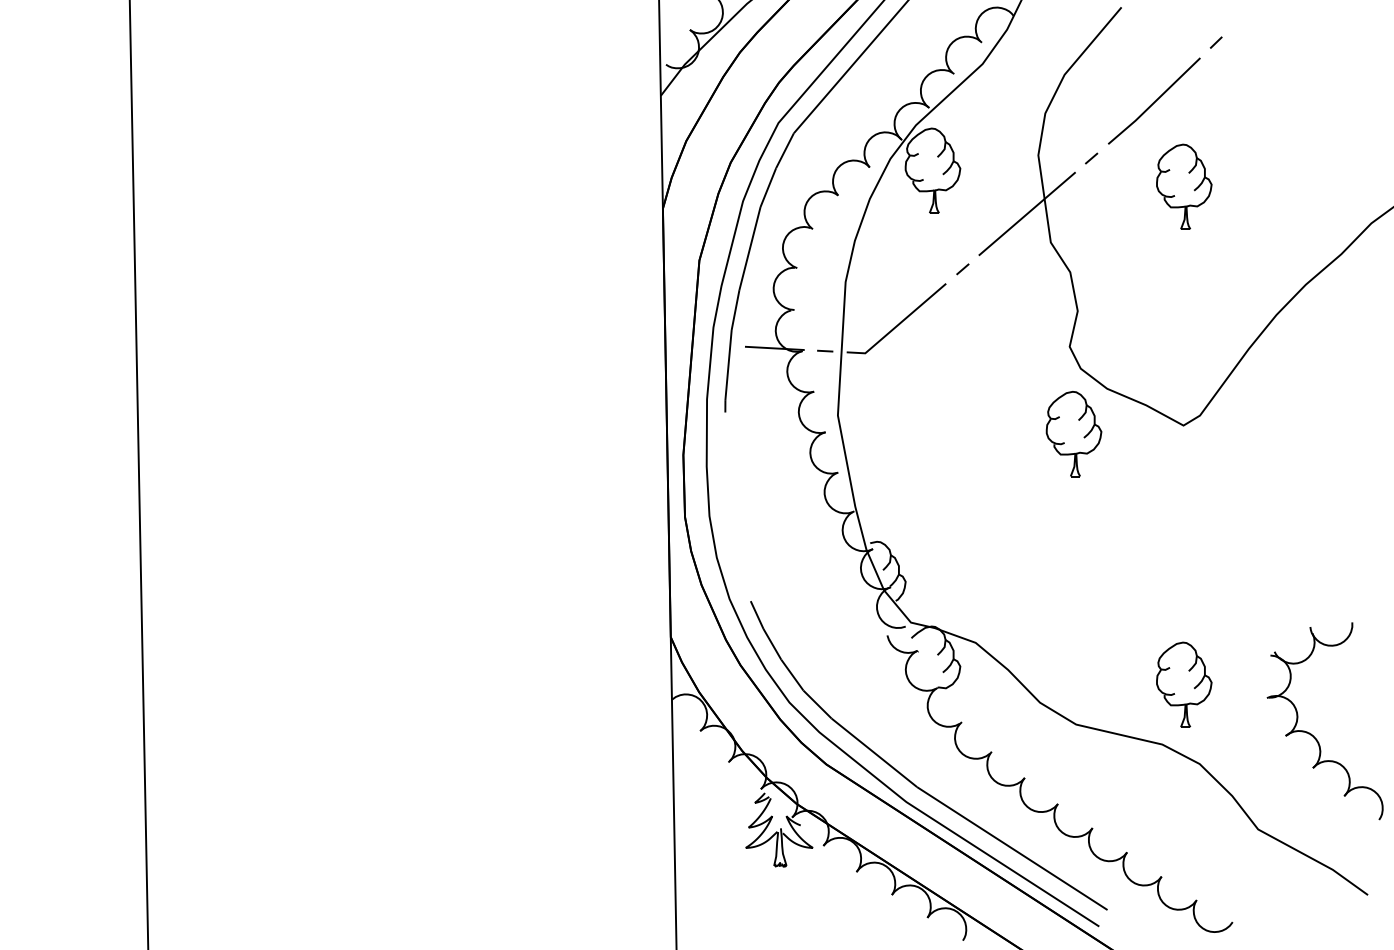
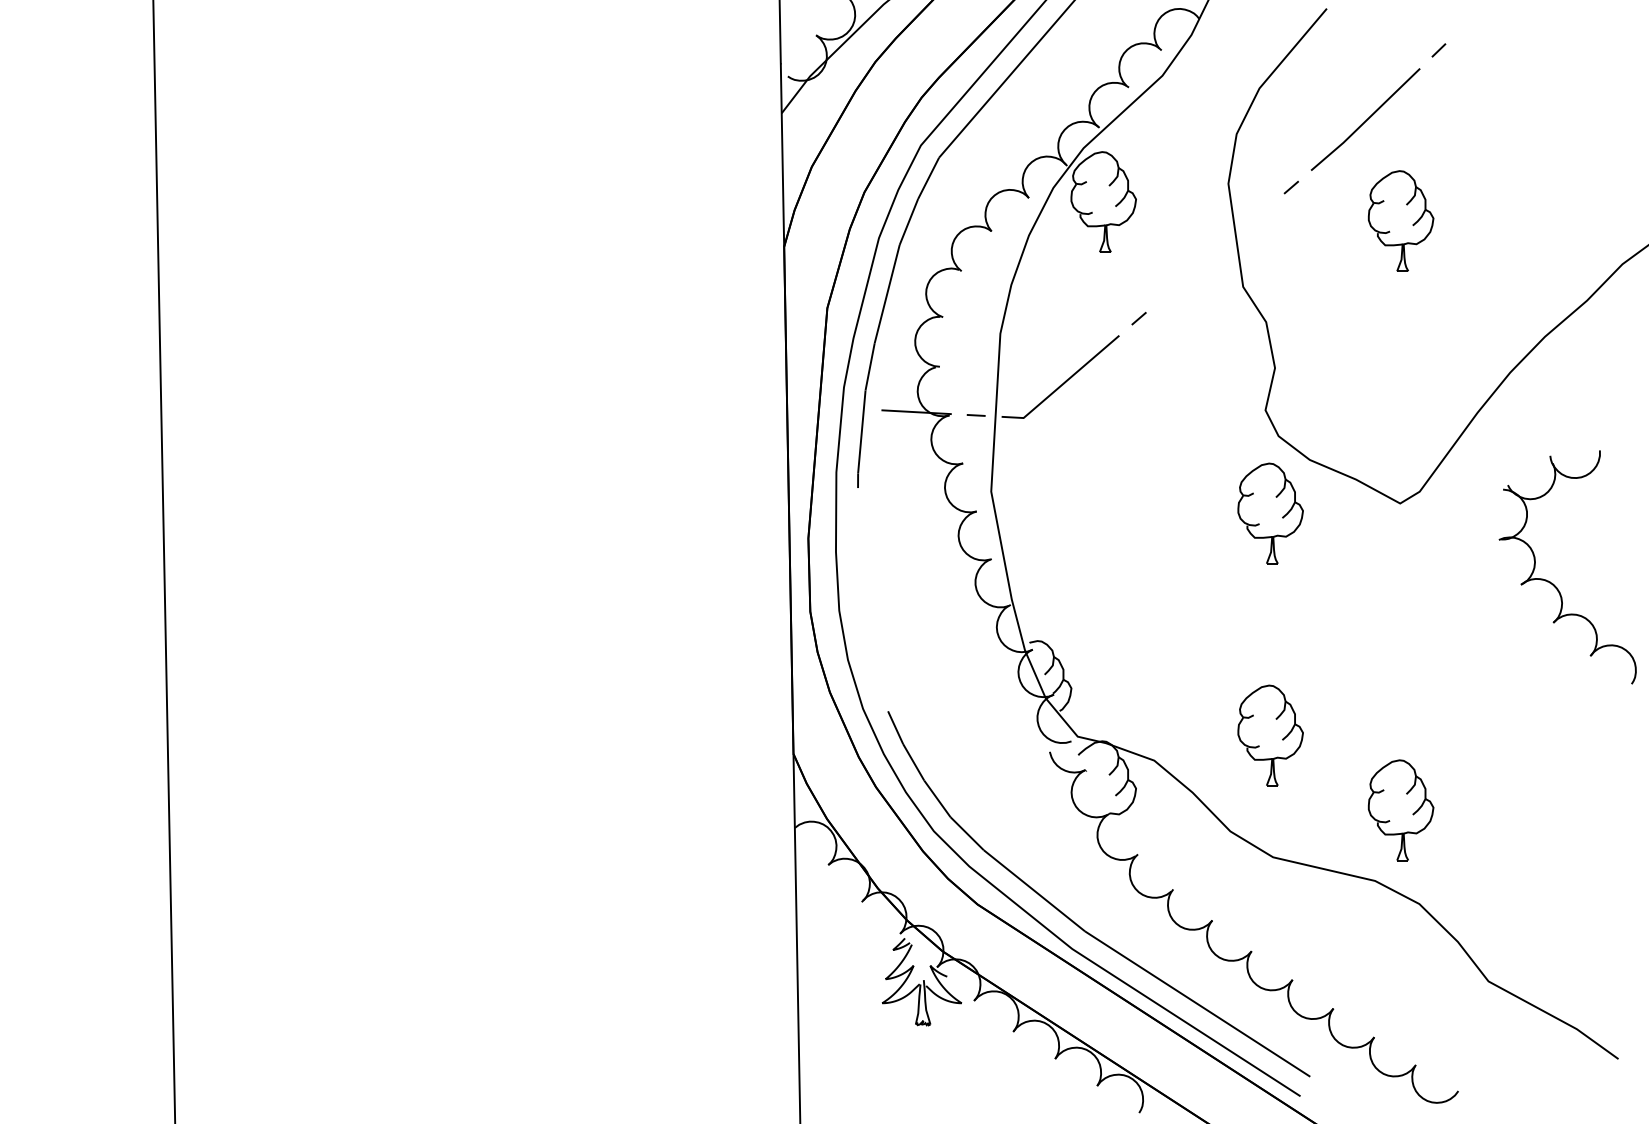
line: (1026, 213) -> (1214, 252), removed
part: (1073, 621) -> (1270, 735), added
part: (1313, 734) -> (1553, 583), moved

